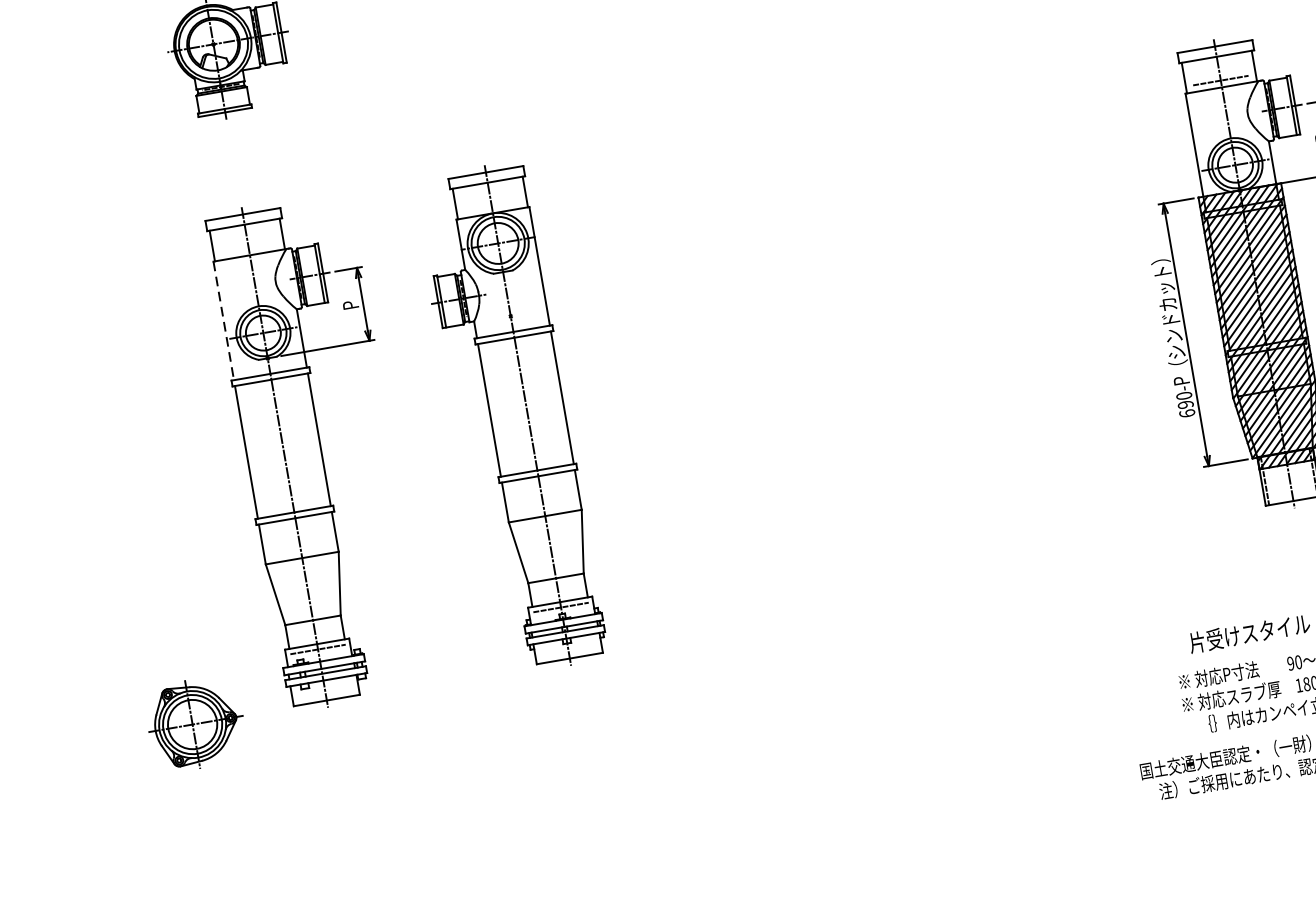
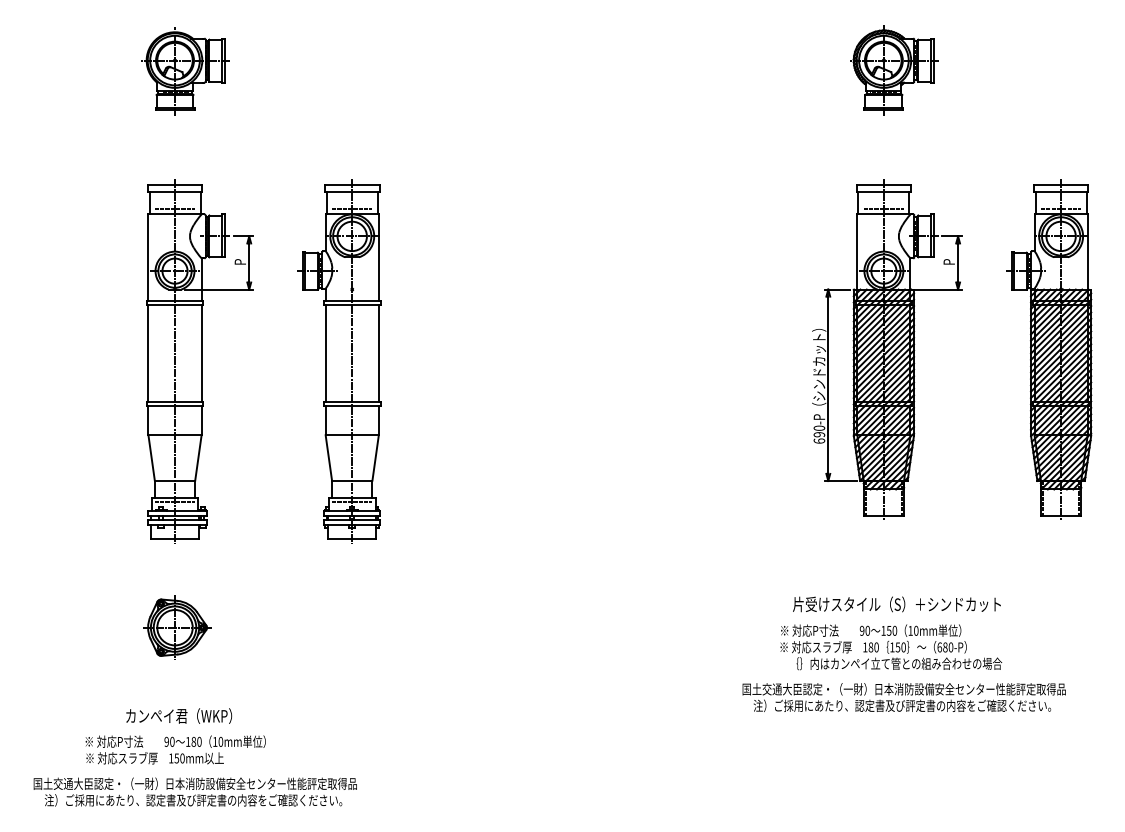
line: (492, 206) -> (352, 209), added
line: (248, 248) -> (174, 209), added
line: (224, 322) -> (148, 258), dashed -> solid
part: (195, 723) -> (177, 627), moved

